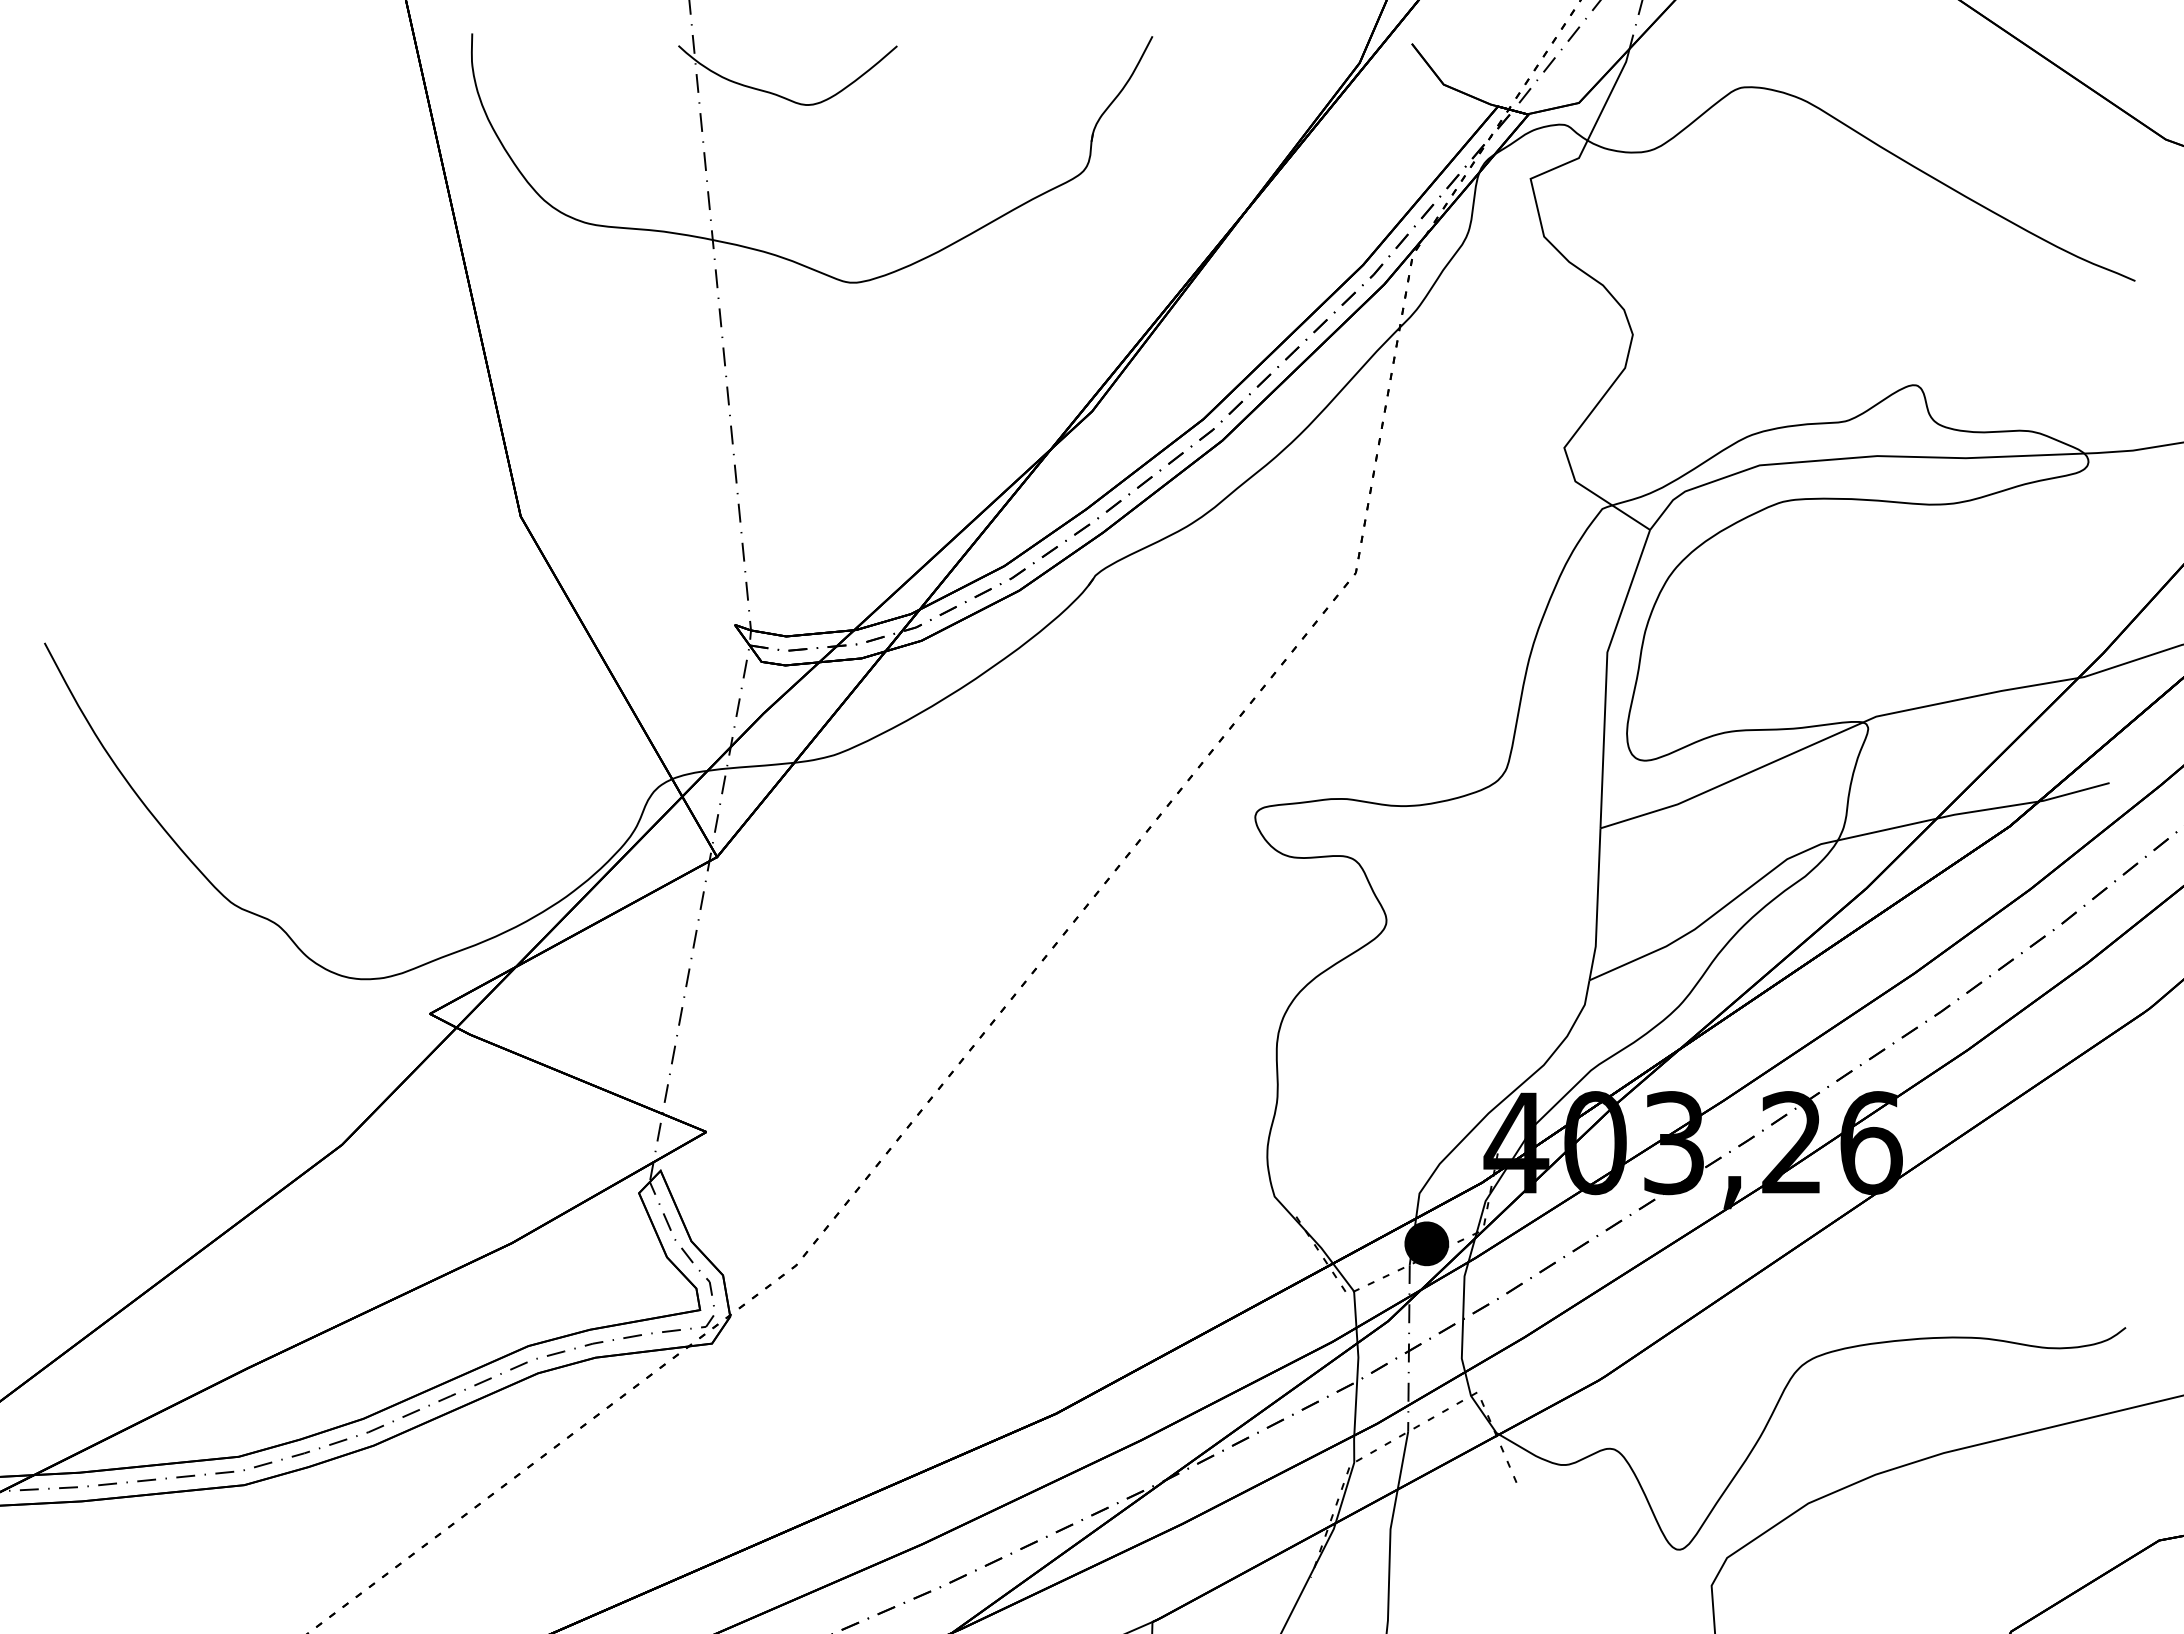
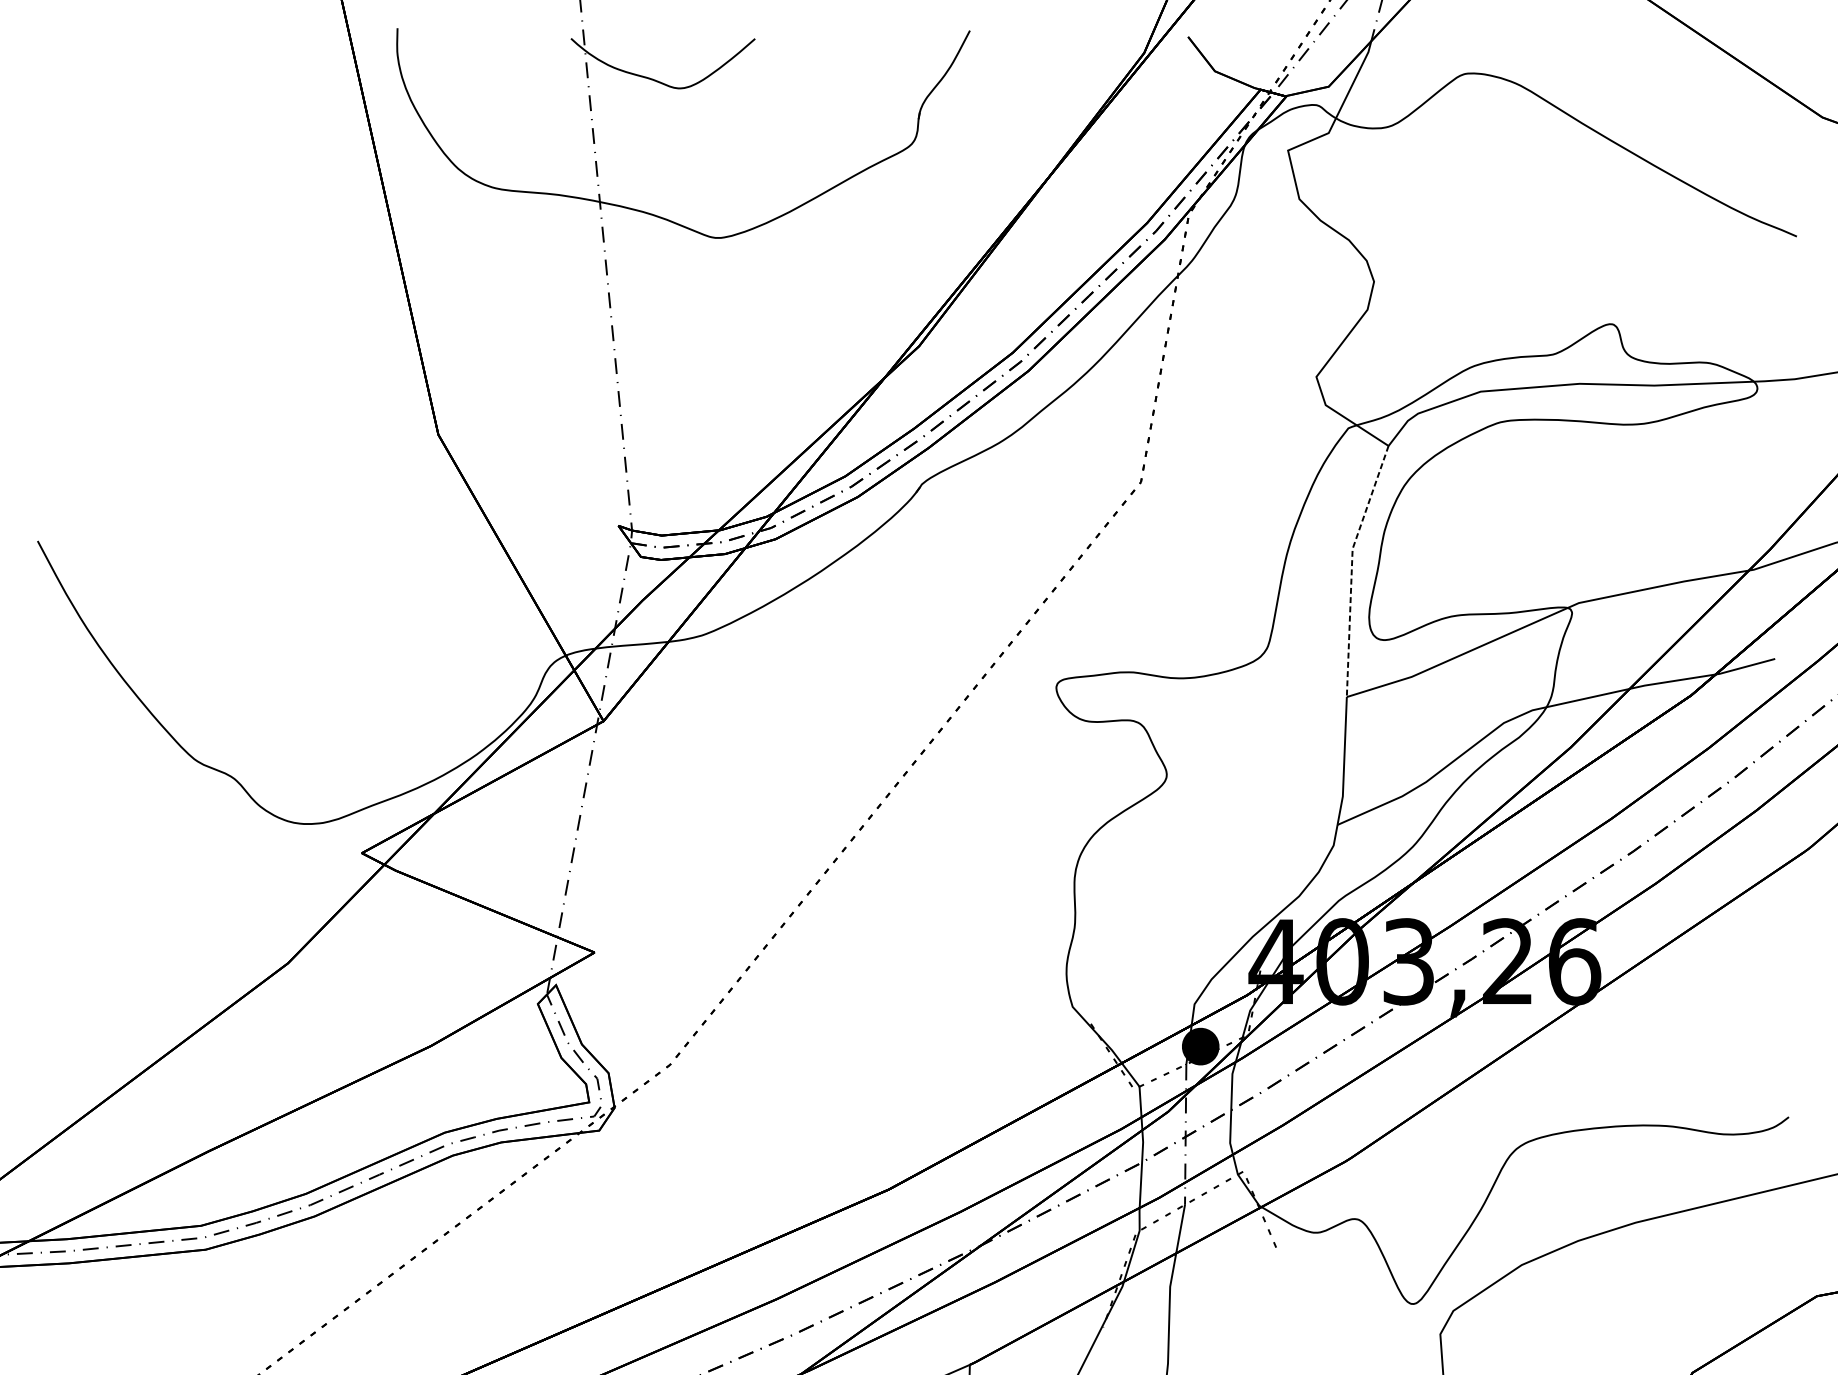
line: (1606, 675) -> (1351, 568), solid -> dashed

